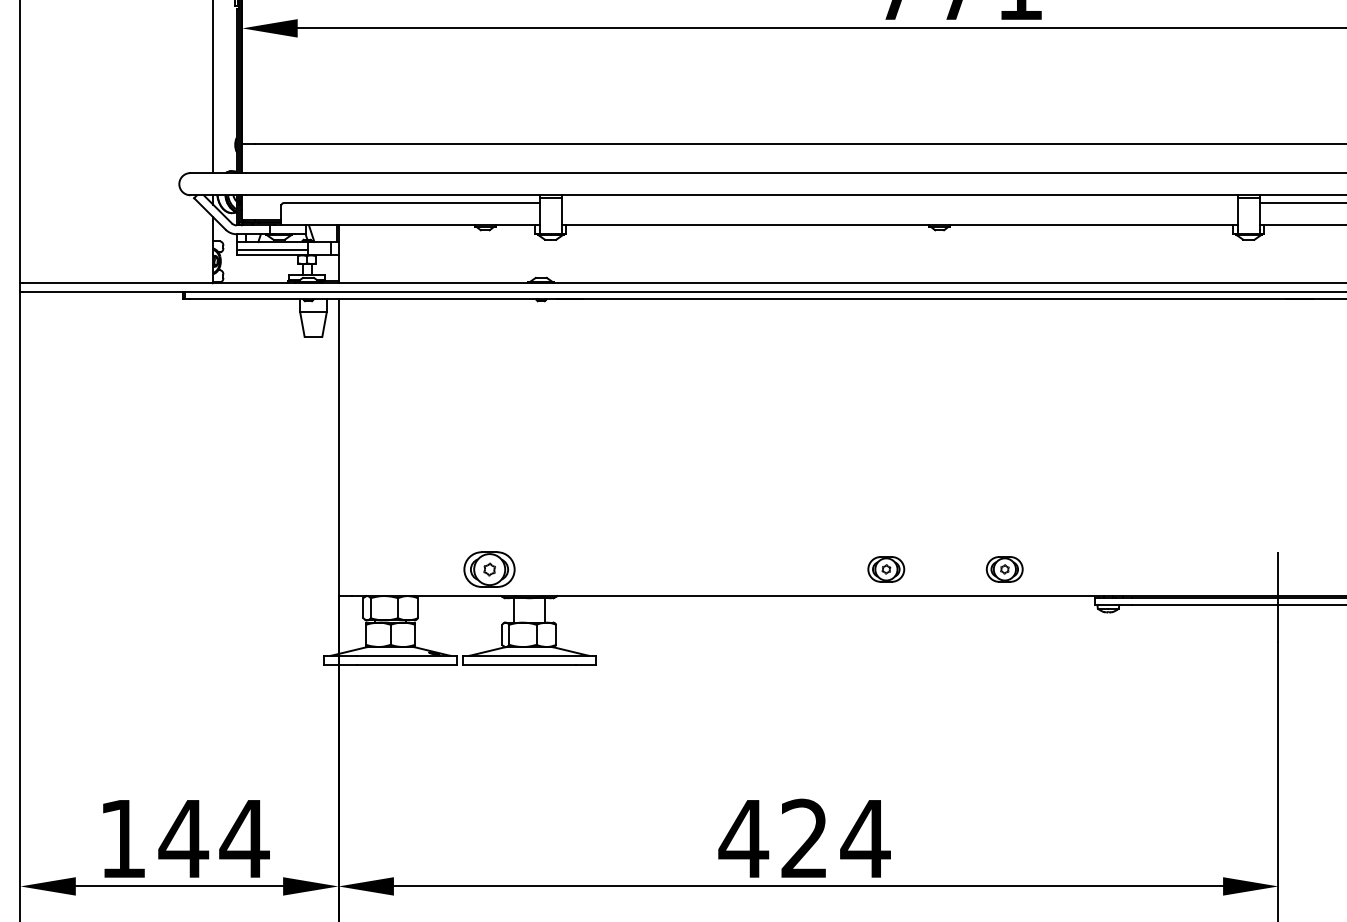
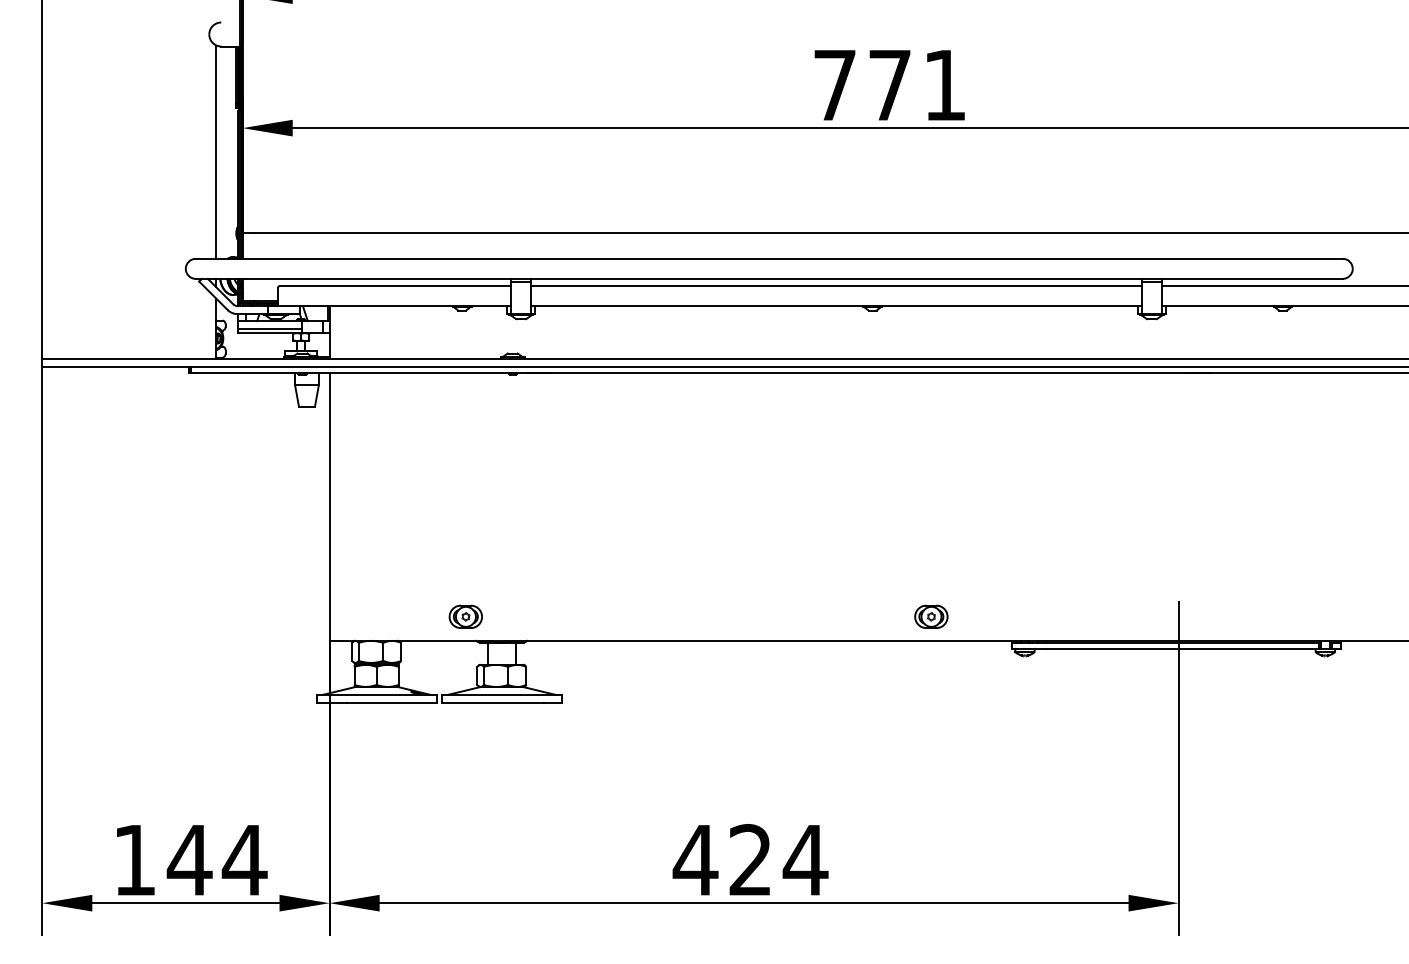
line: (899, 203) -> (836, 286), added
part: (488, 569) -> (465, 616), size x0.71
part: (886, 569) -> (824, 616), removed

